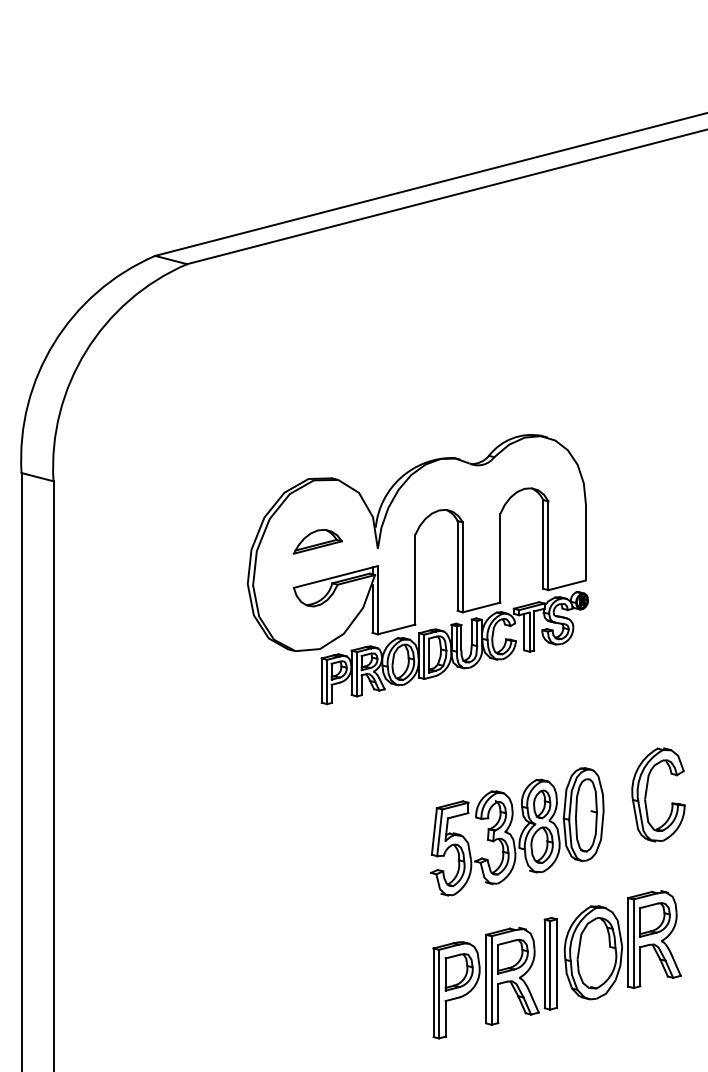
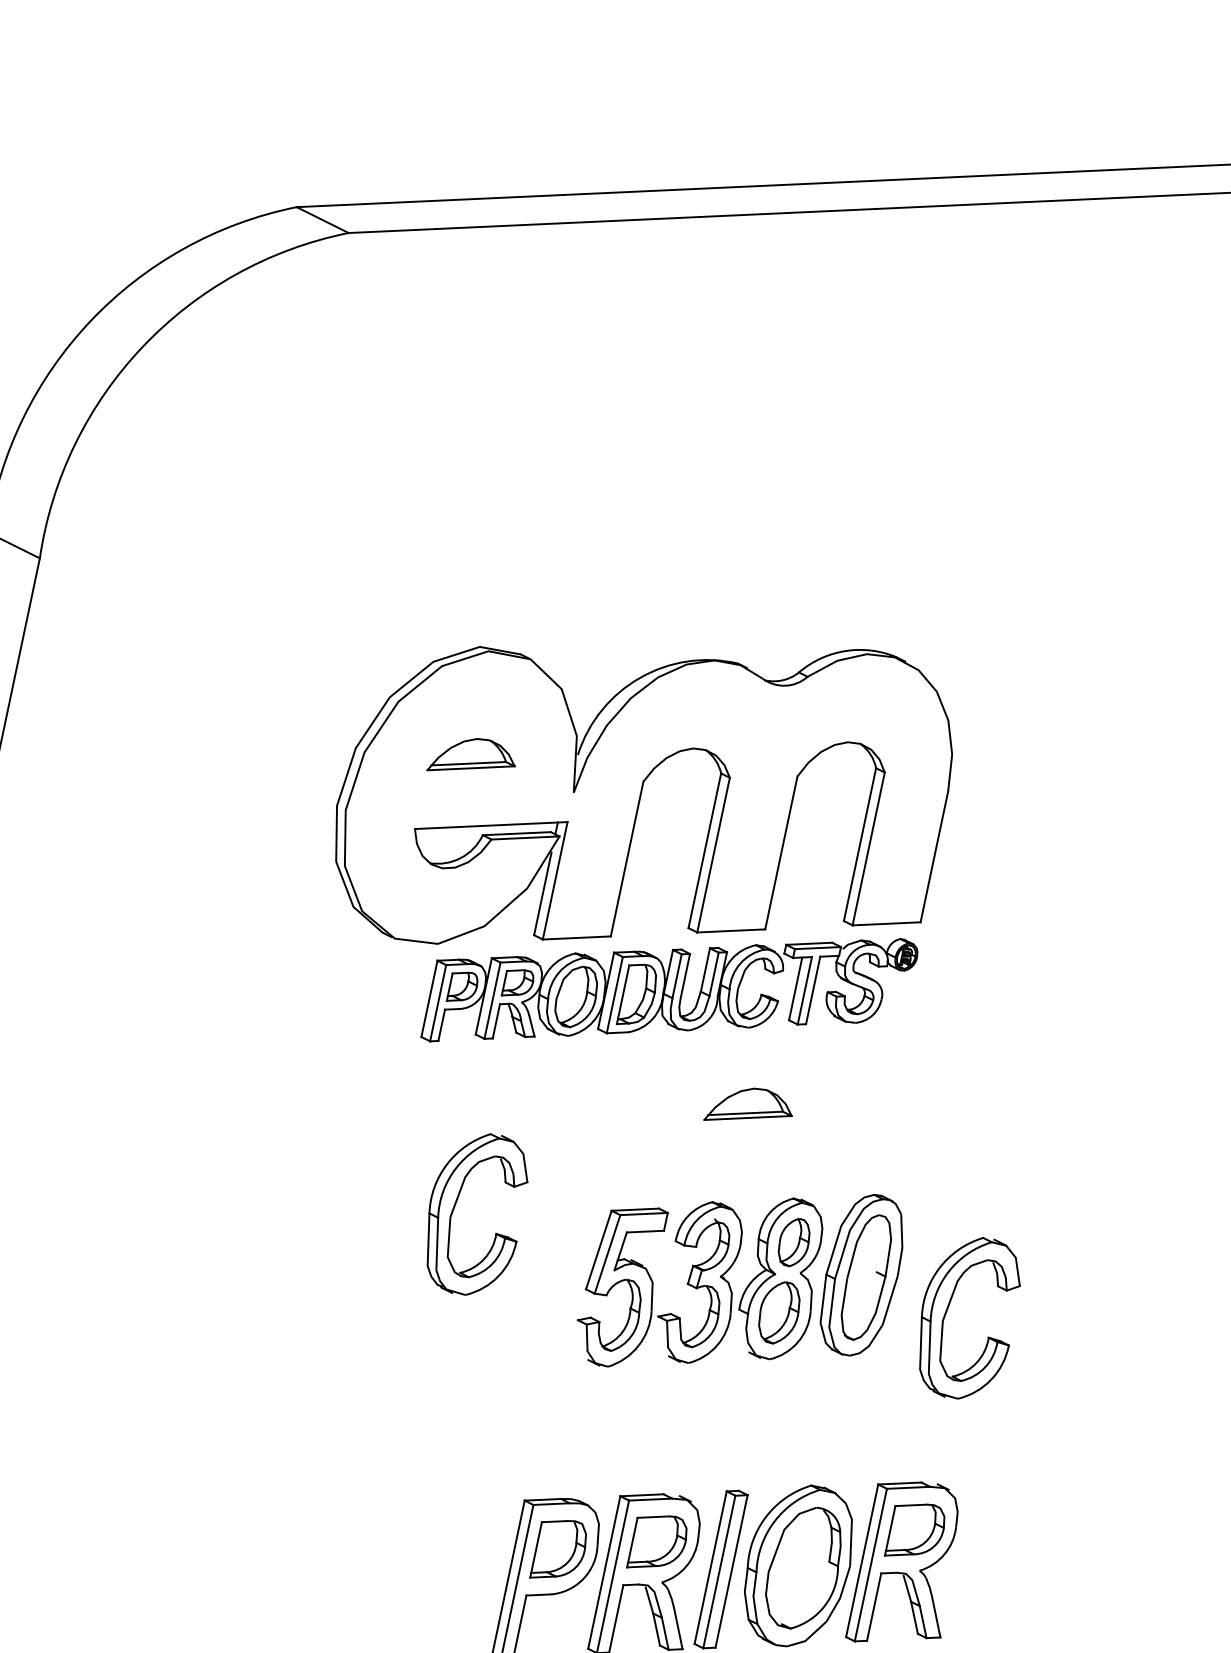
part: (512, 703) -> (749, 1107), added
part: (361, 791) -> (457, 1204), added
part: (517, 831) -> (741, 1280), moved

